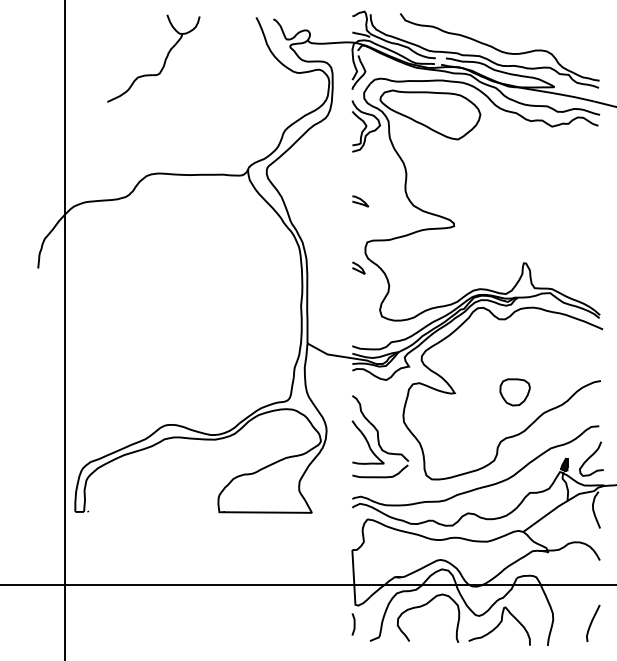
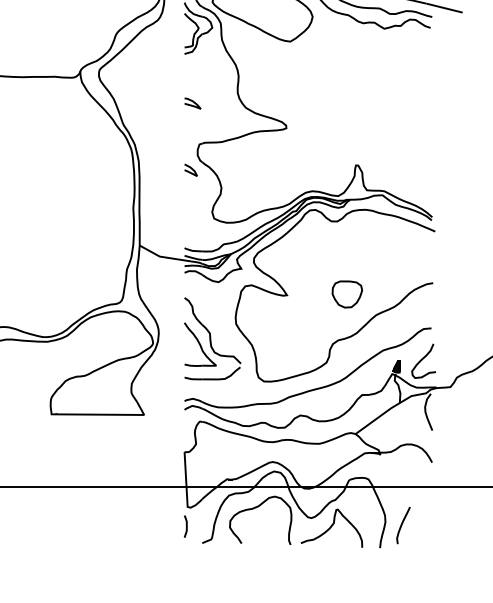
curve: (592, 622) -> (402, 524), moved

